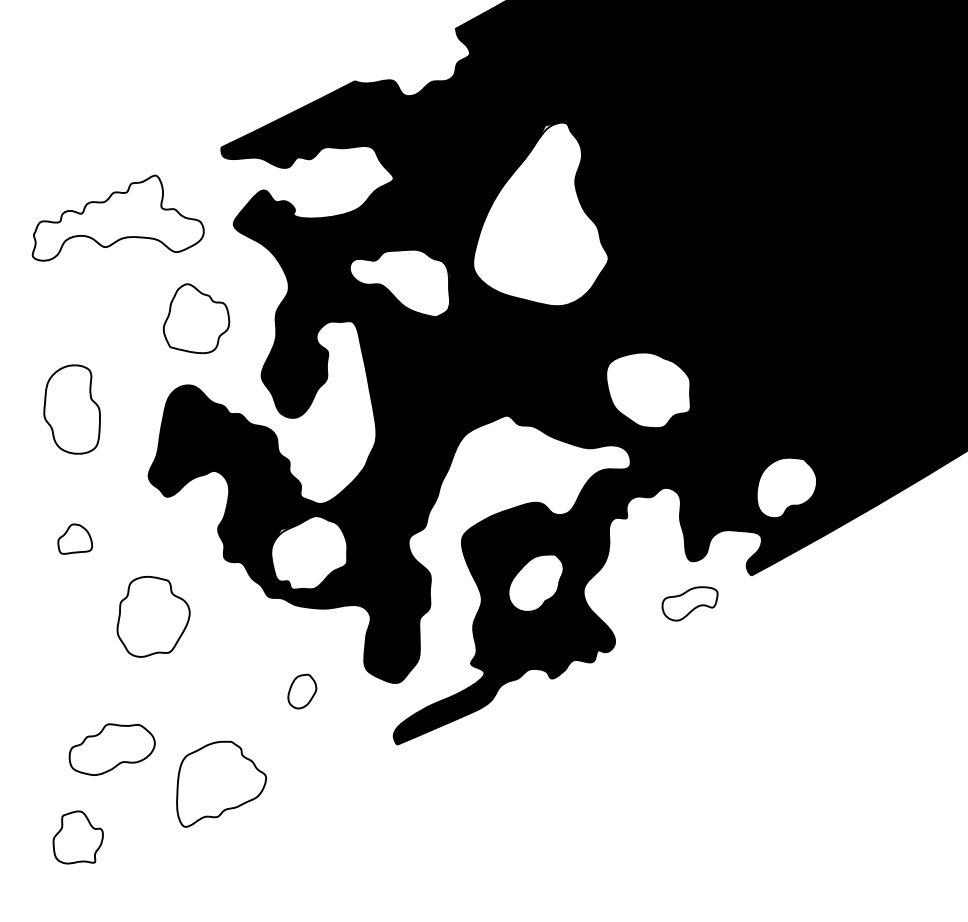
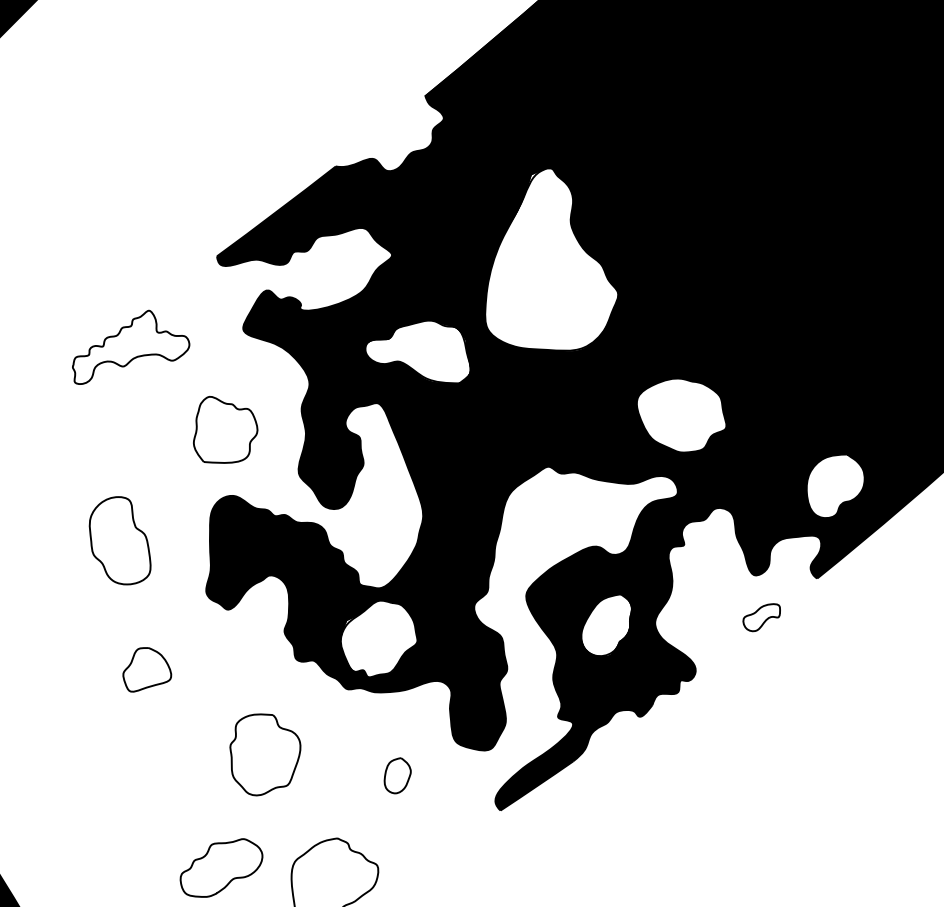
part: (117, 217) -> (127, 344), size x0.7
part: (75, 538) -> (146, 667), size x1.4
part: (689, 603) -> (761, 617), size x0.7
part: (153, 616) -> (265, 752), moved

